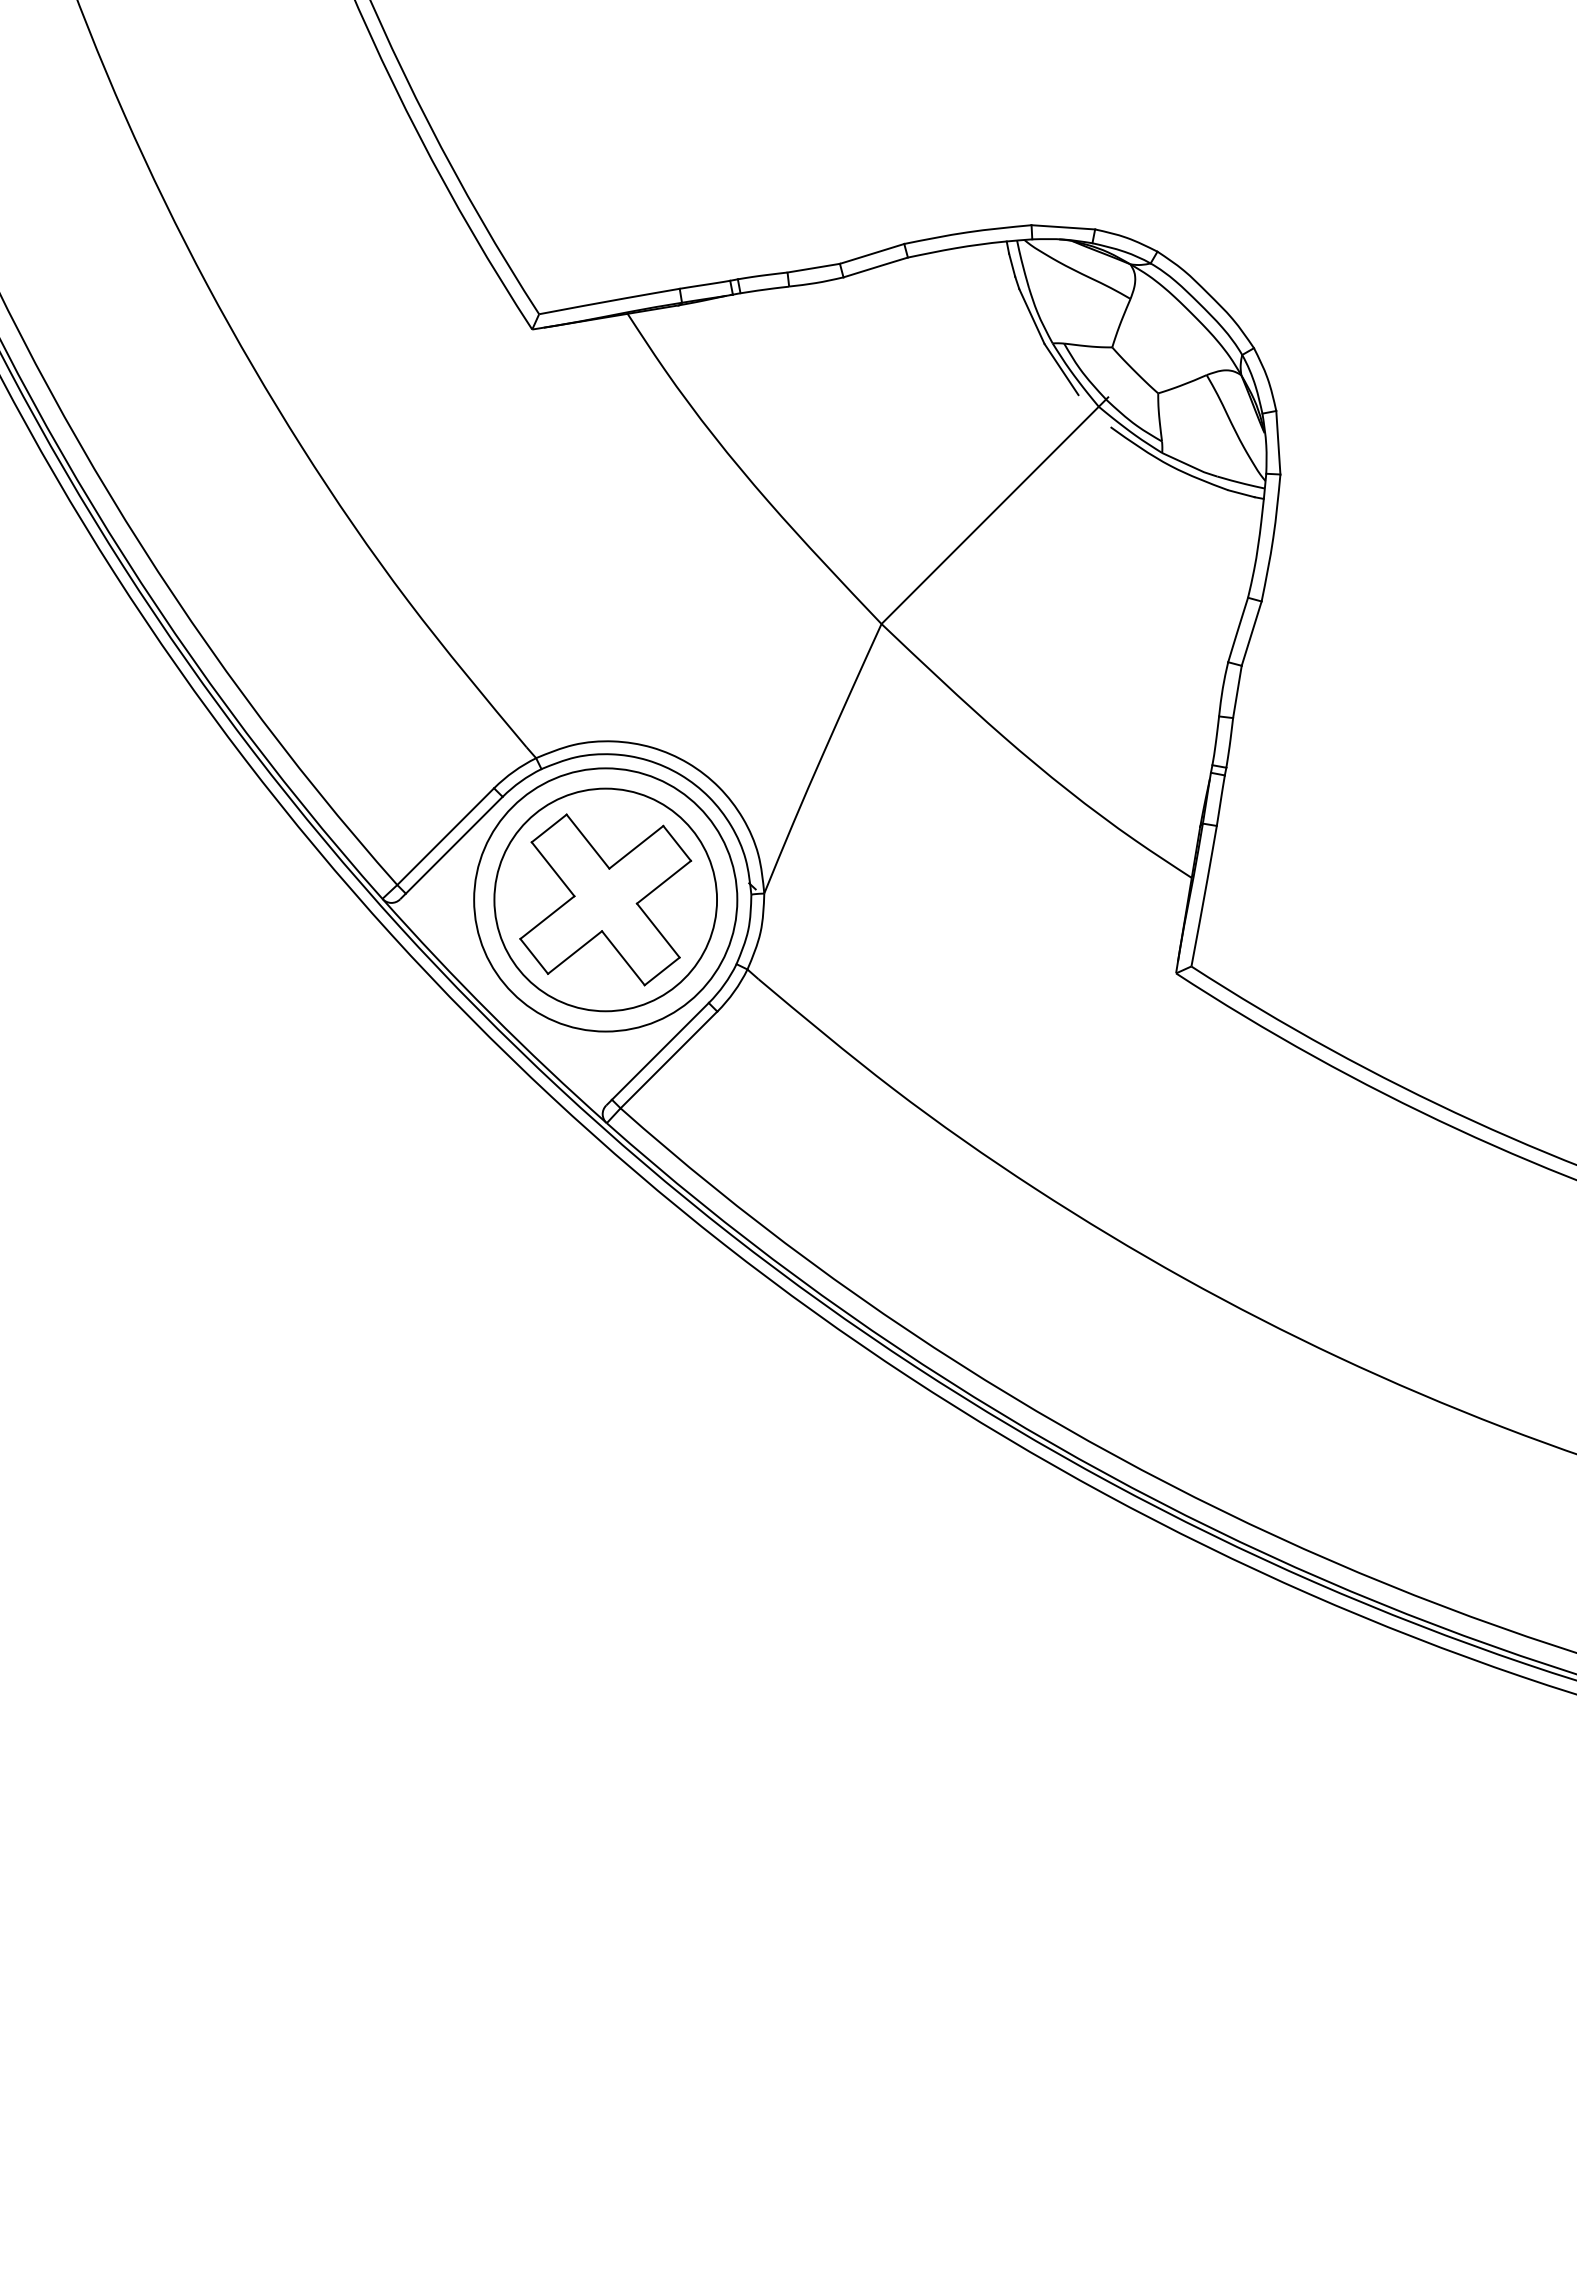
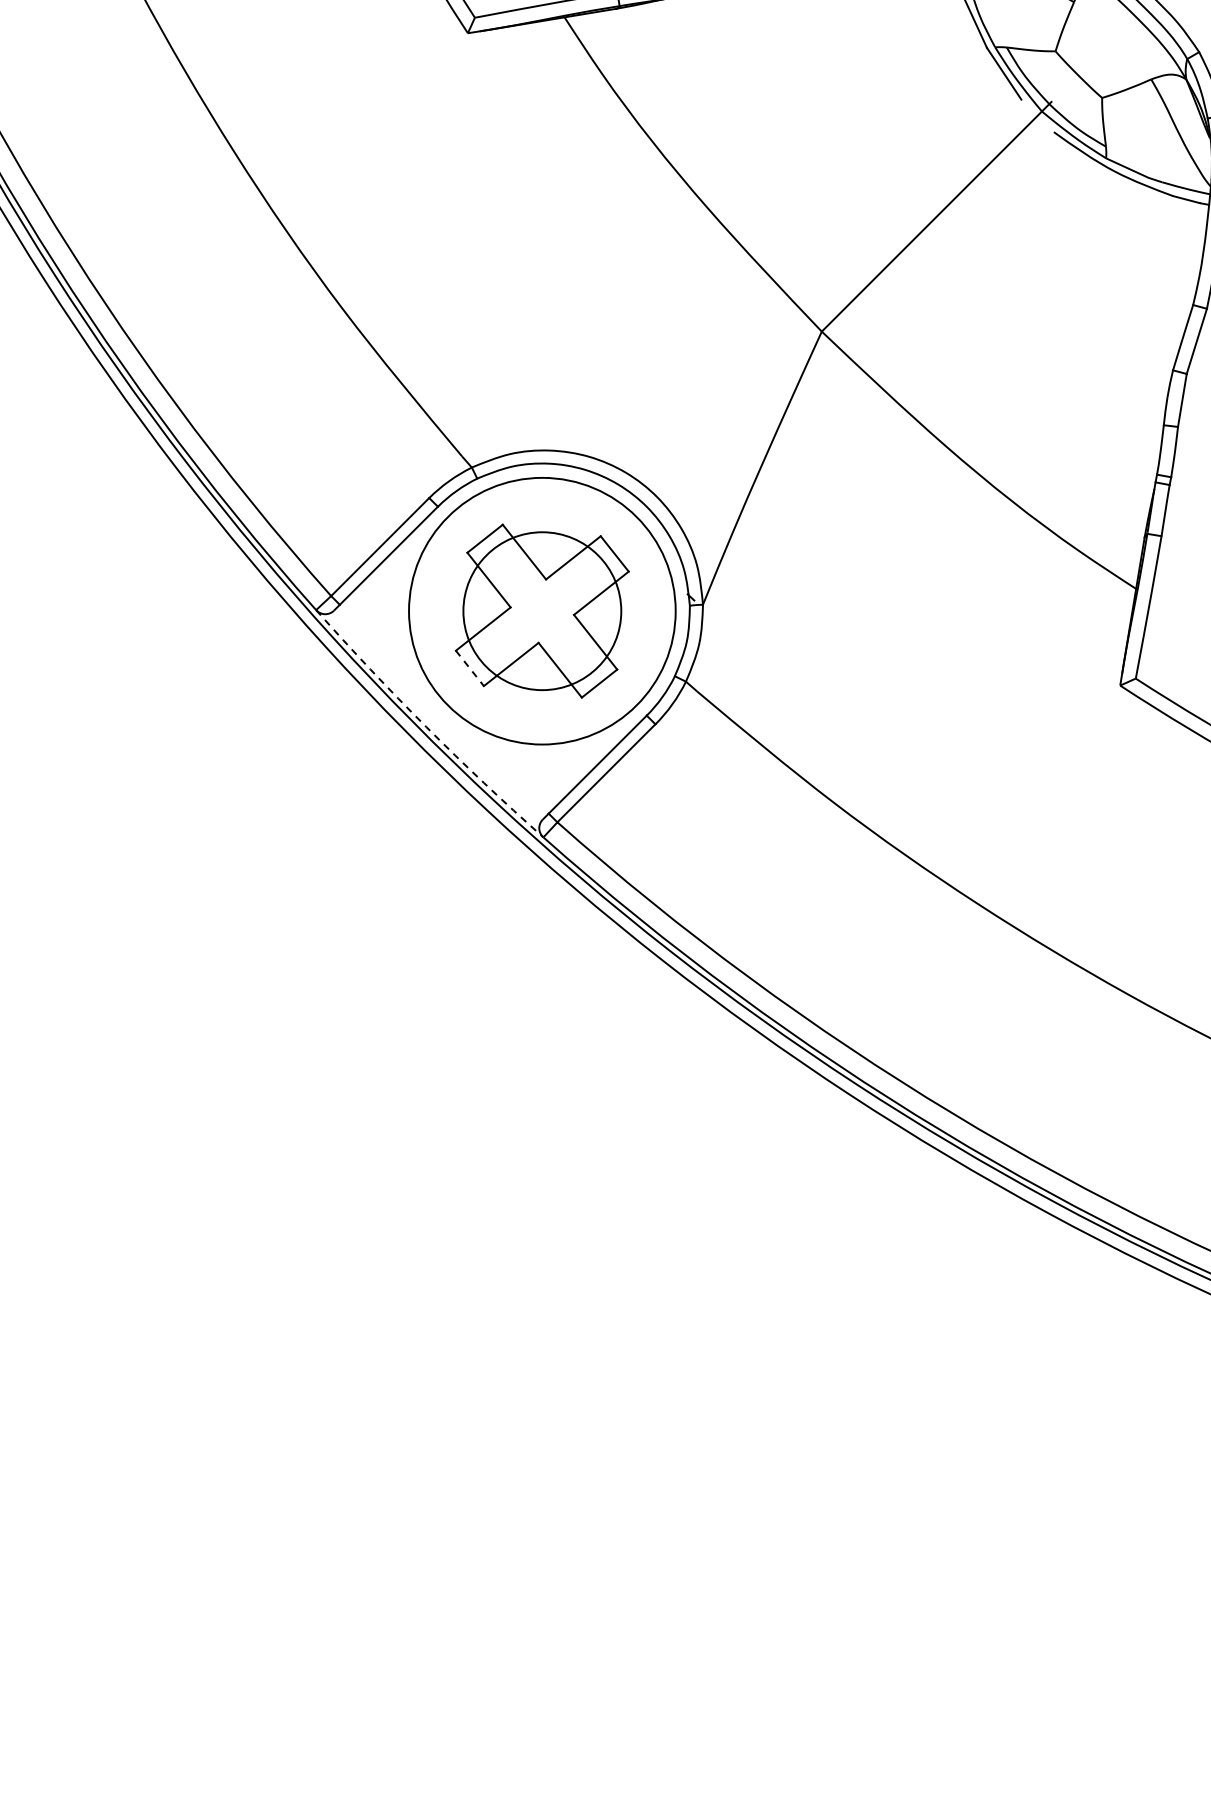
circle: (605, 899) -> (542, 610), size x0.7
line: (534, 956) -> (470, 668), solid -> dashed
arc: (491, 1014) -> (426, 727), solid -> dashed

